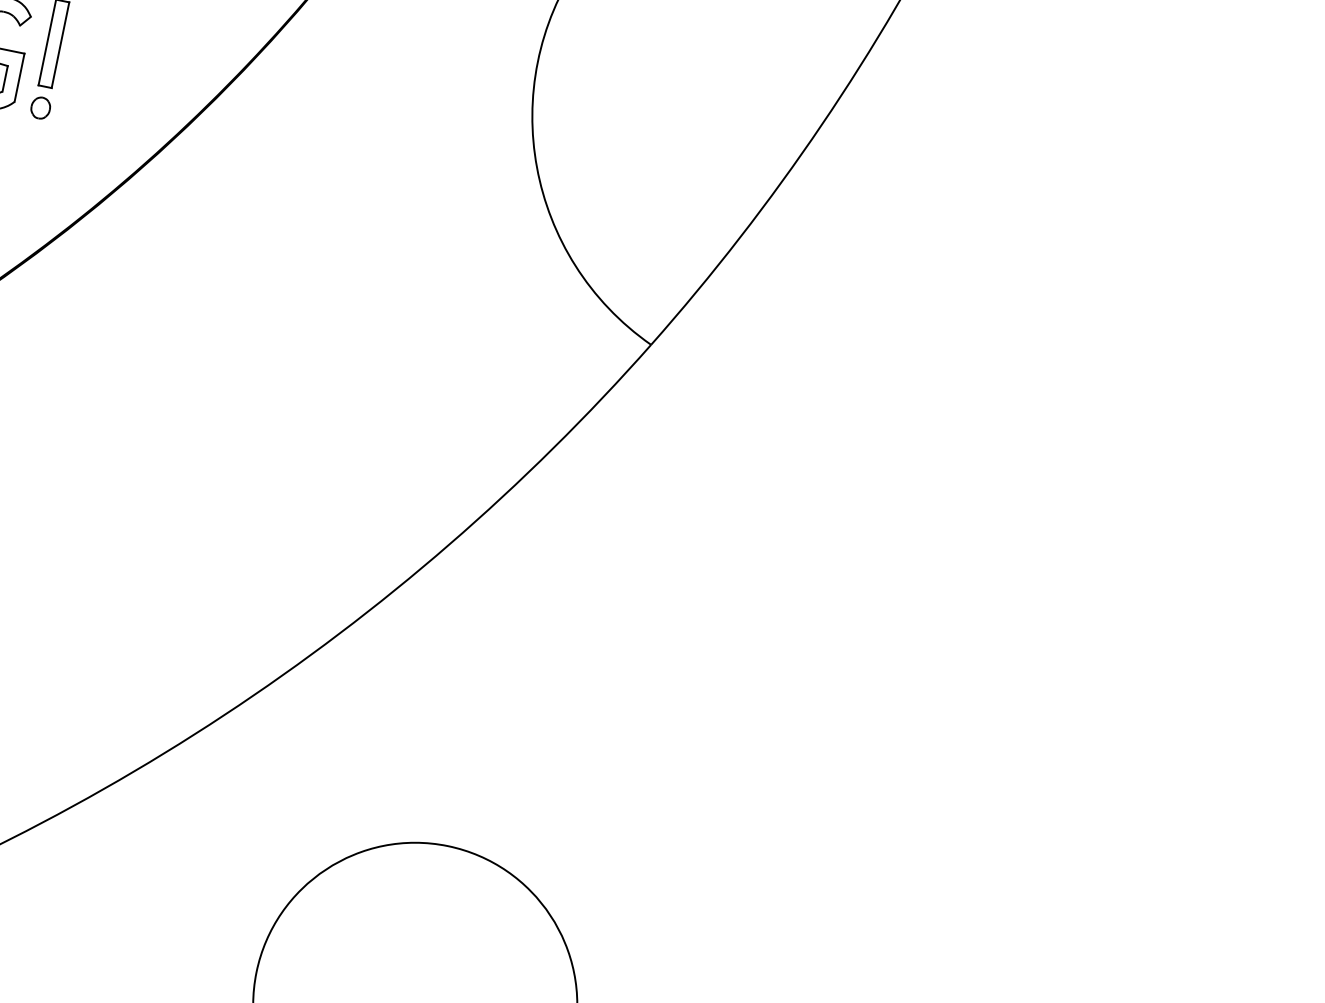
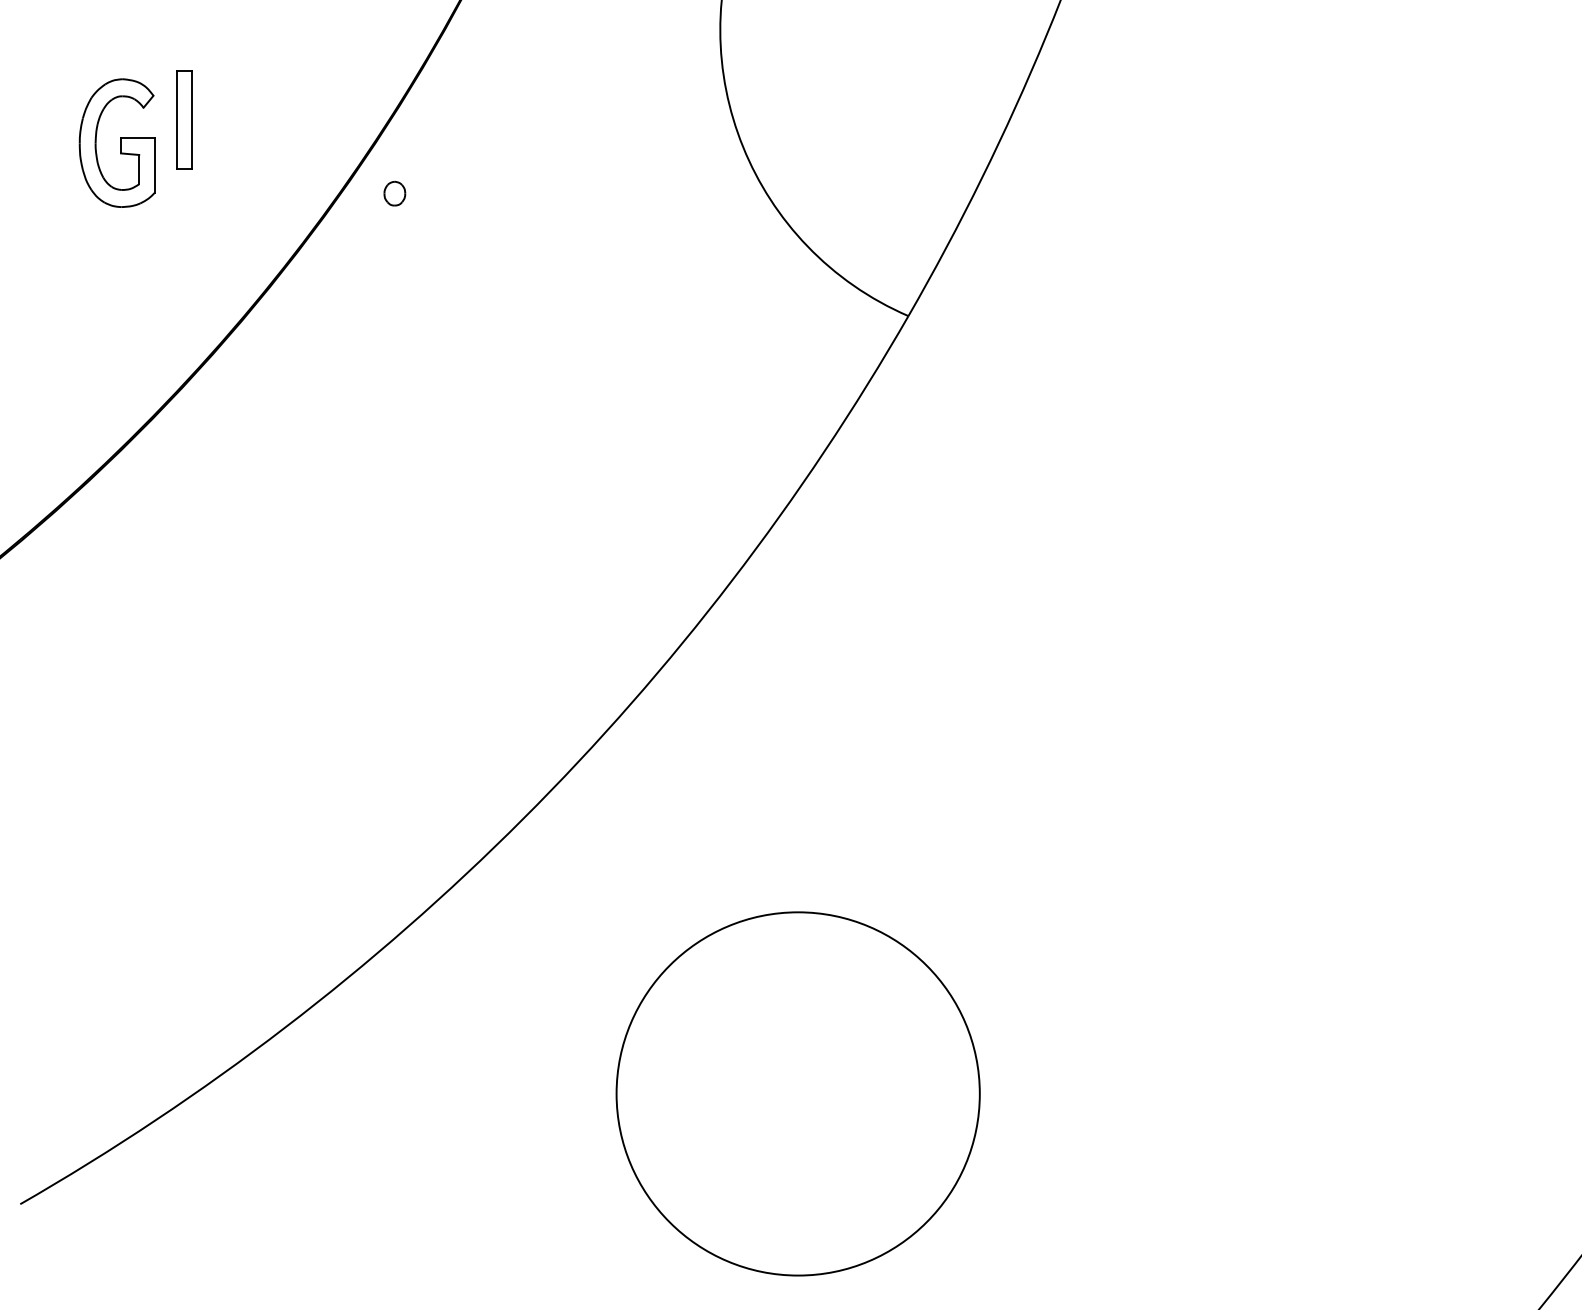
part: (40, 107) -> (394, 193), moved

